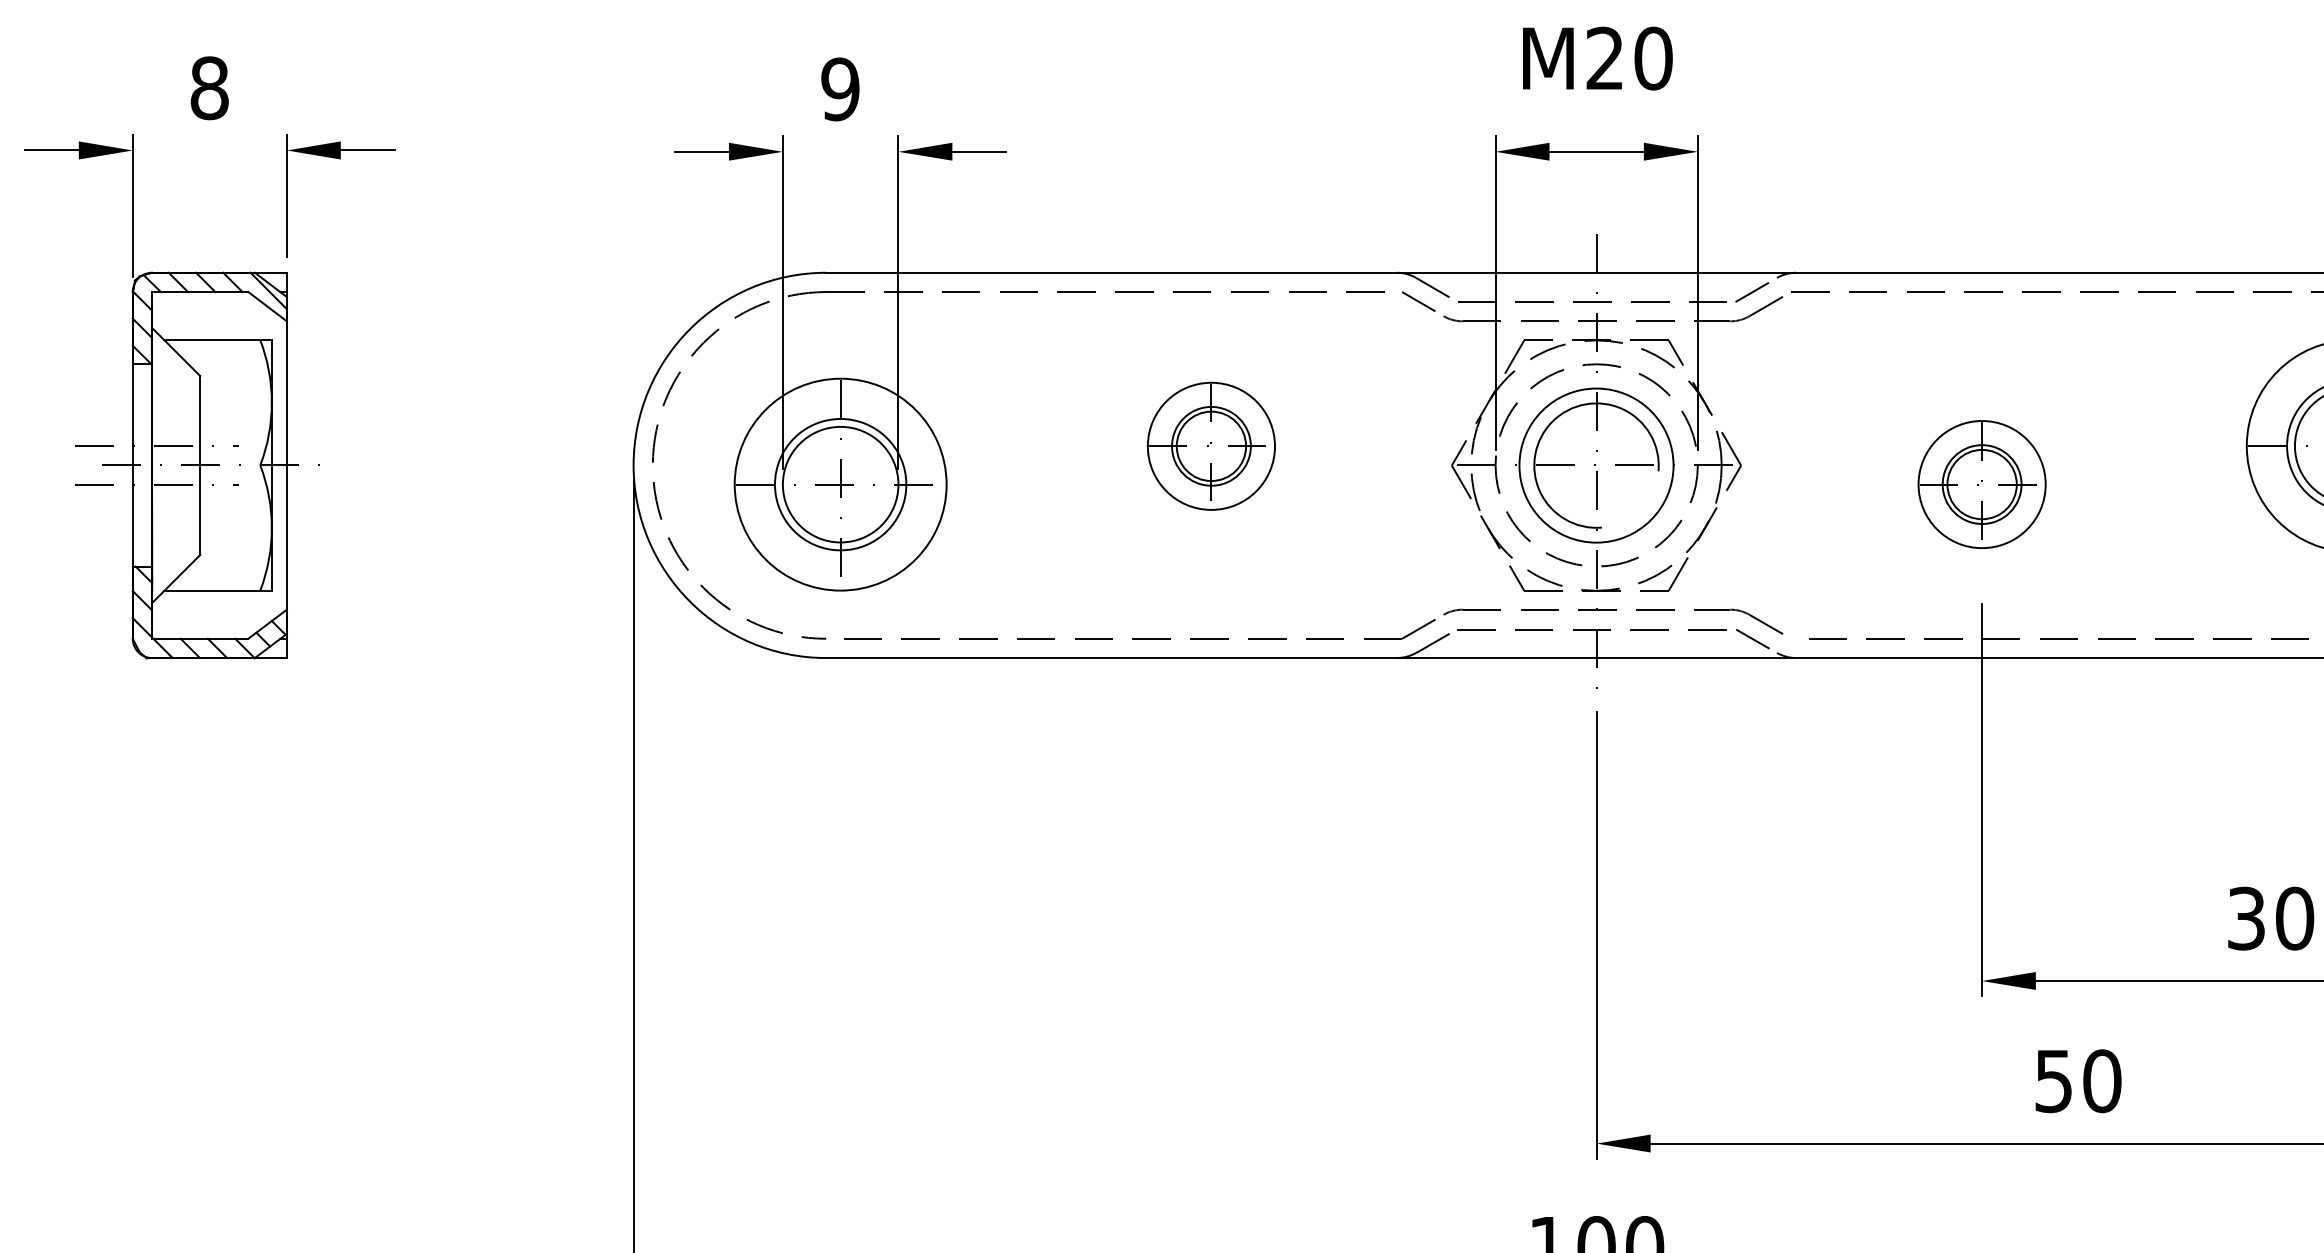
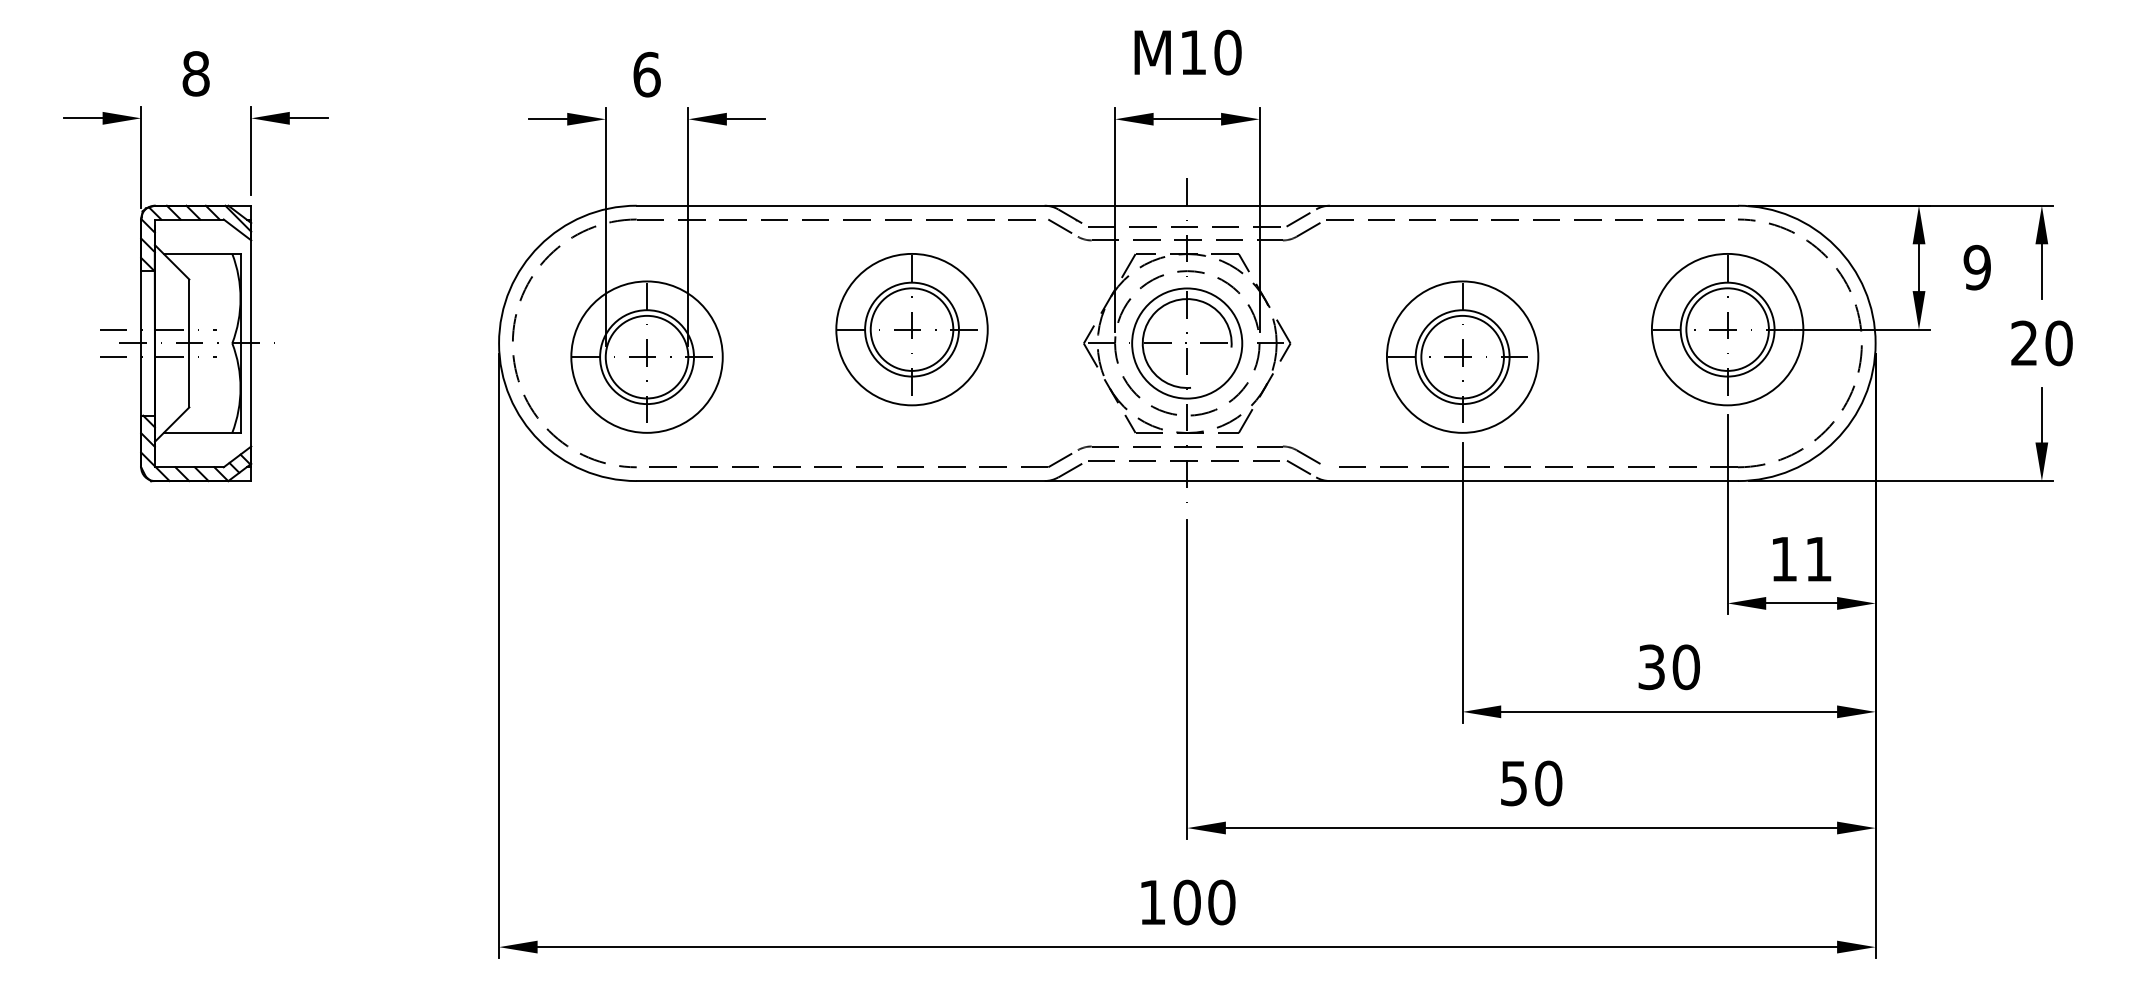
text: (1603, 56) -> (1192, 51), M20 -> M10
text: (839, 89) -> (646, 74), 9 -> 6
part: (1210, 445) -> (911, 329), size x1.67
part: (1981, 483) -> (1462, 356), size x1.67

